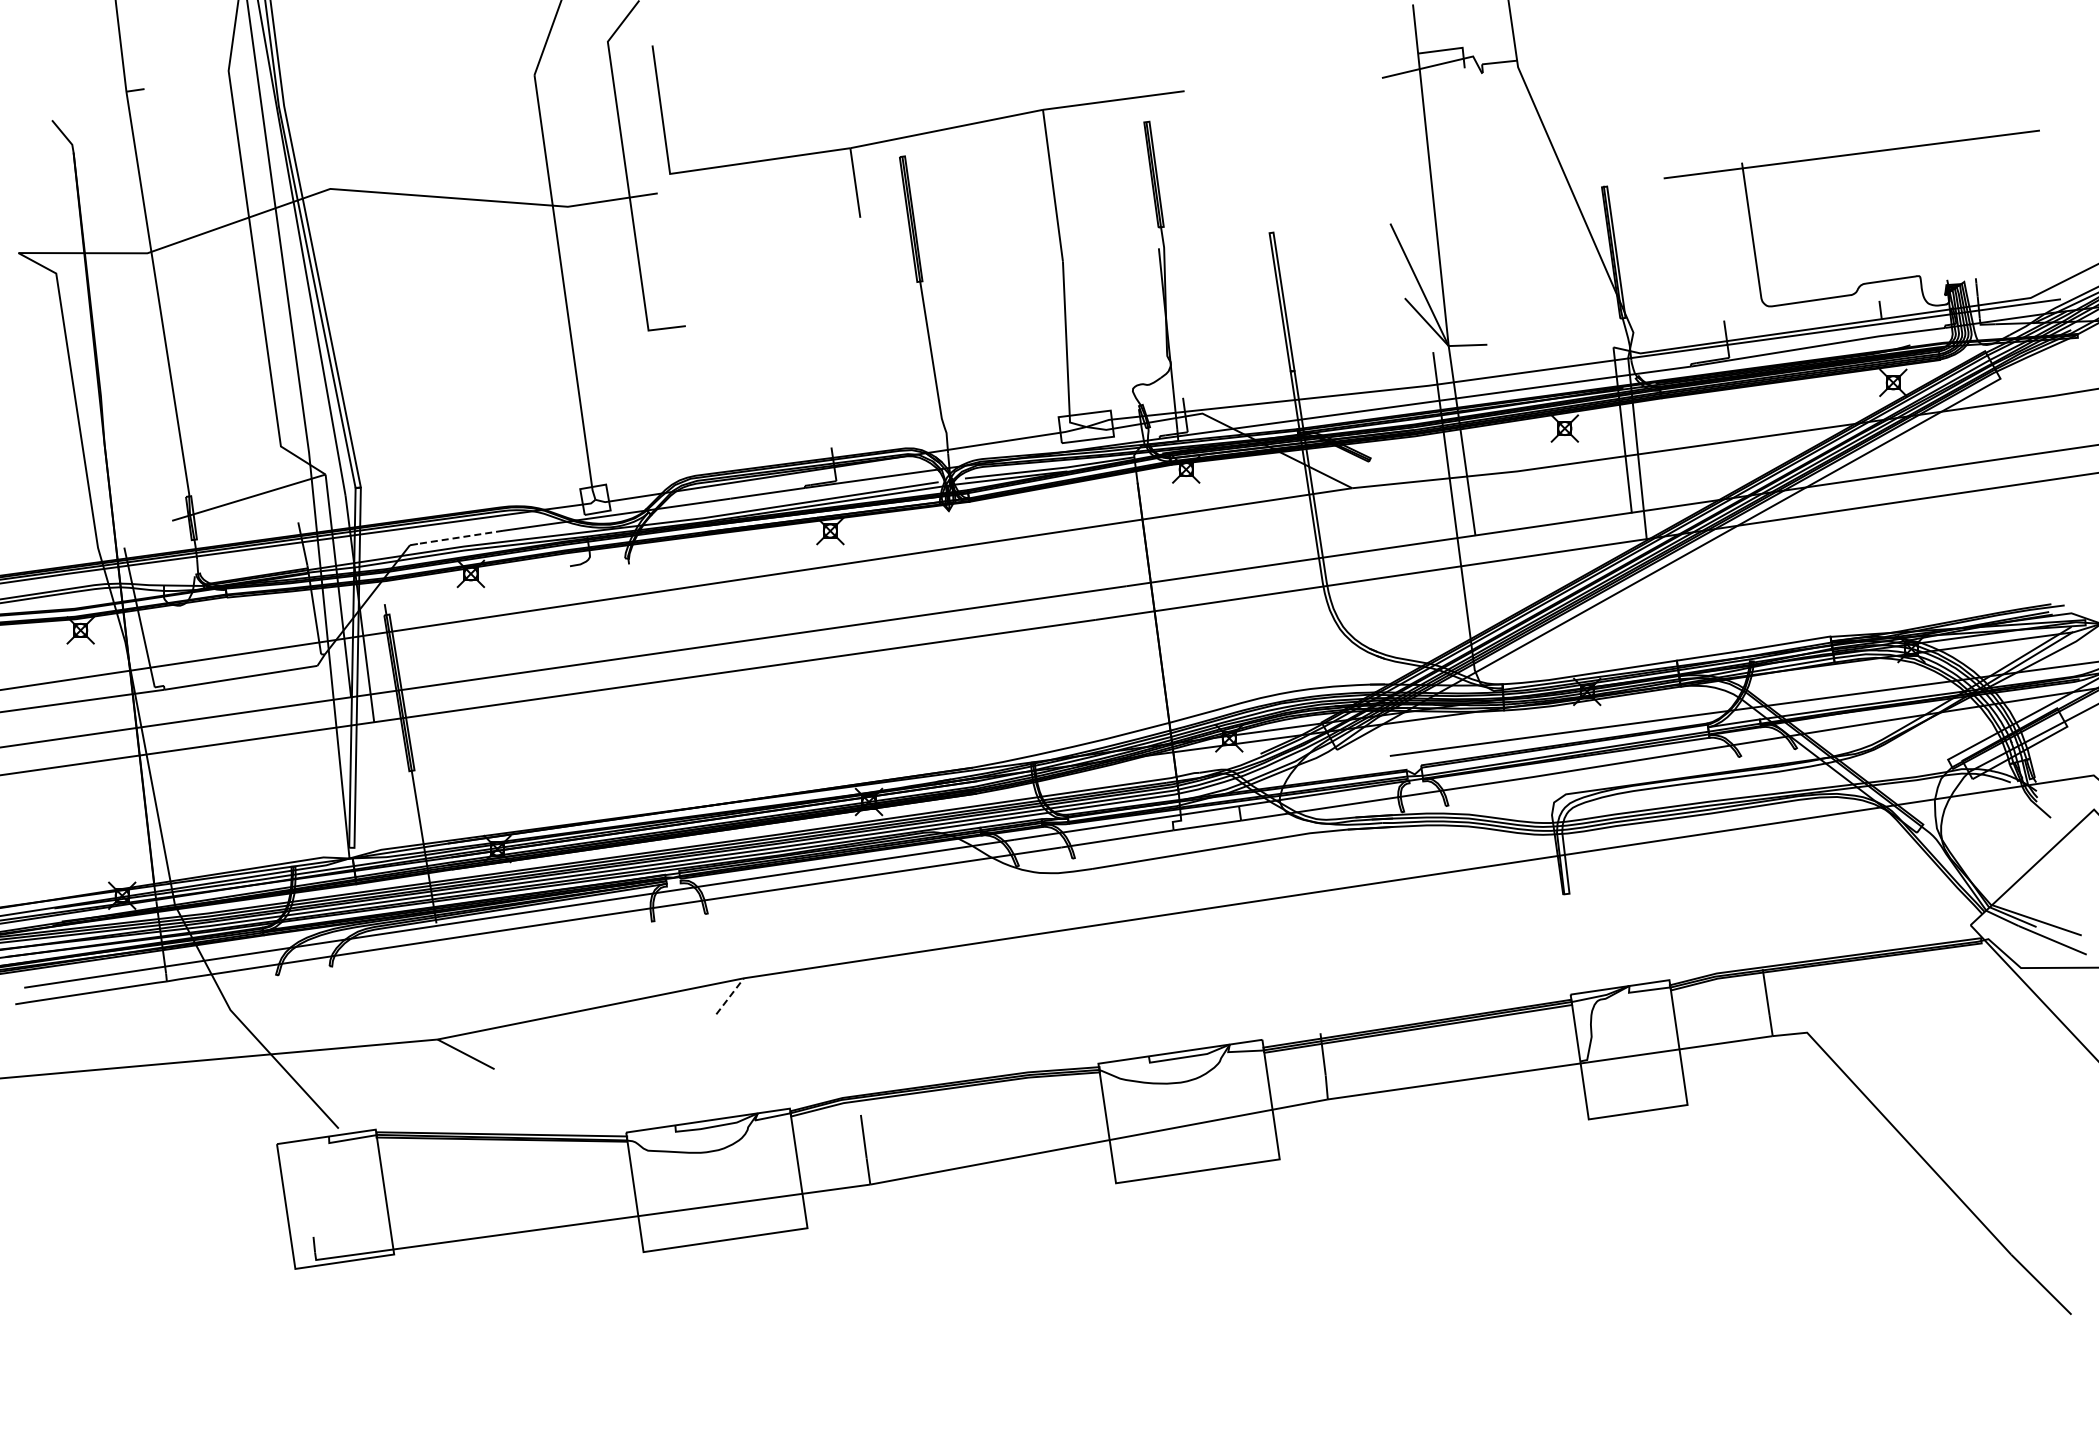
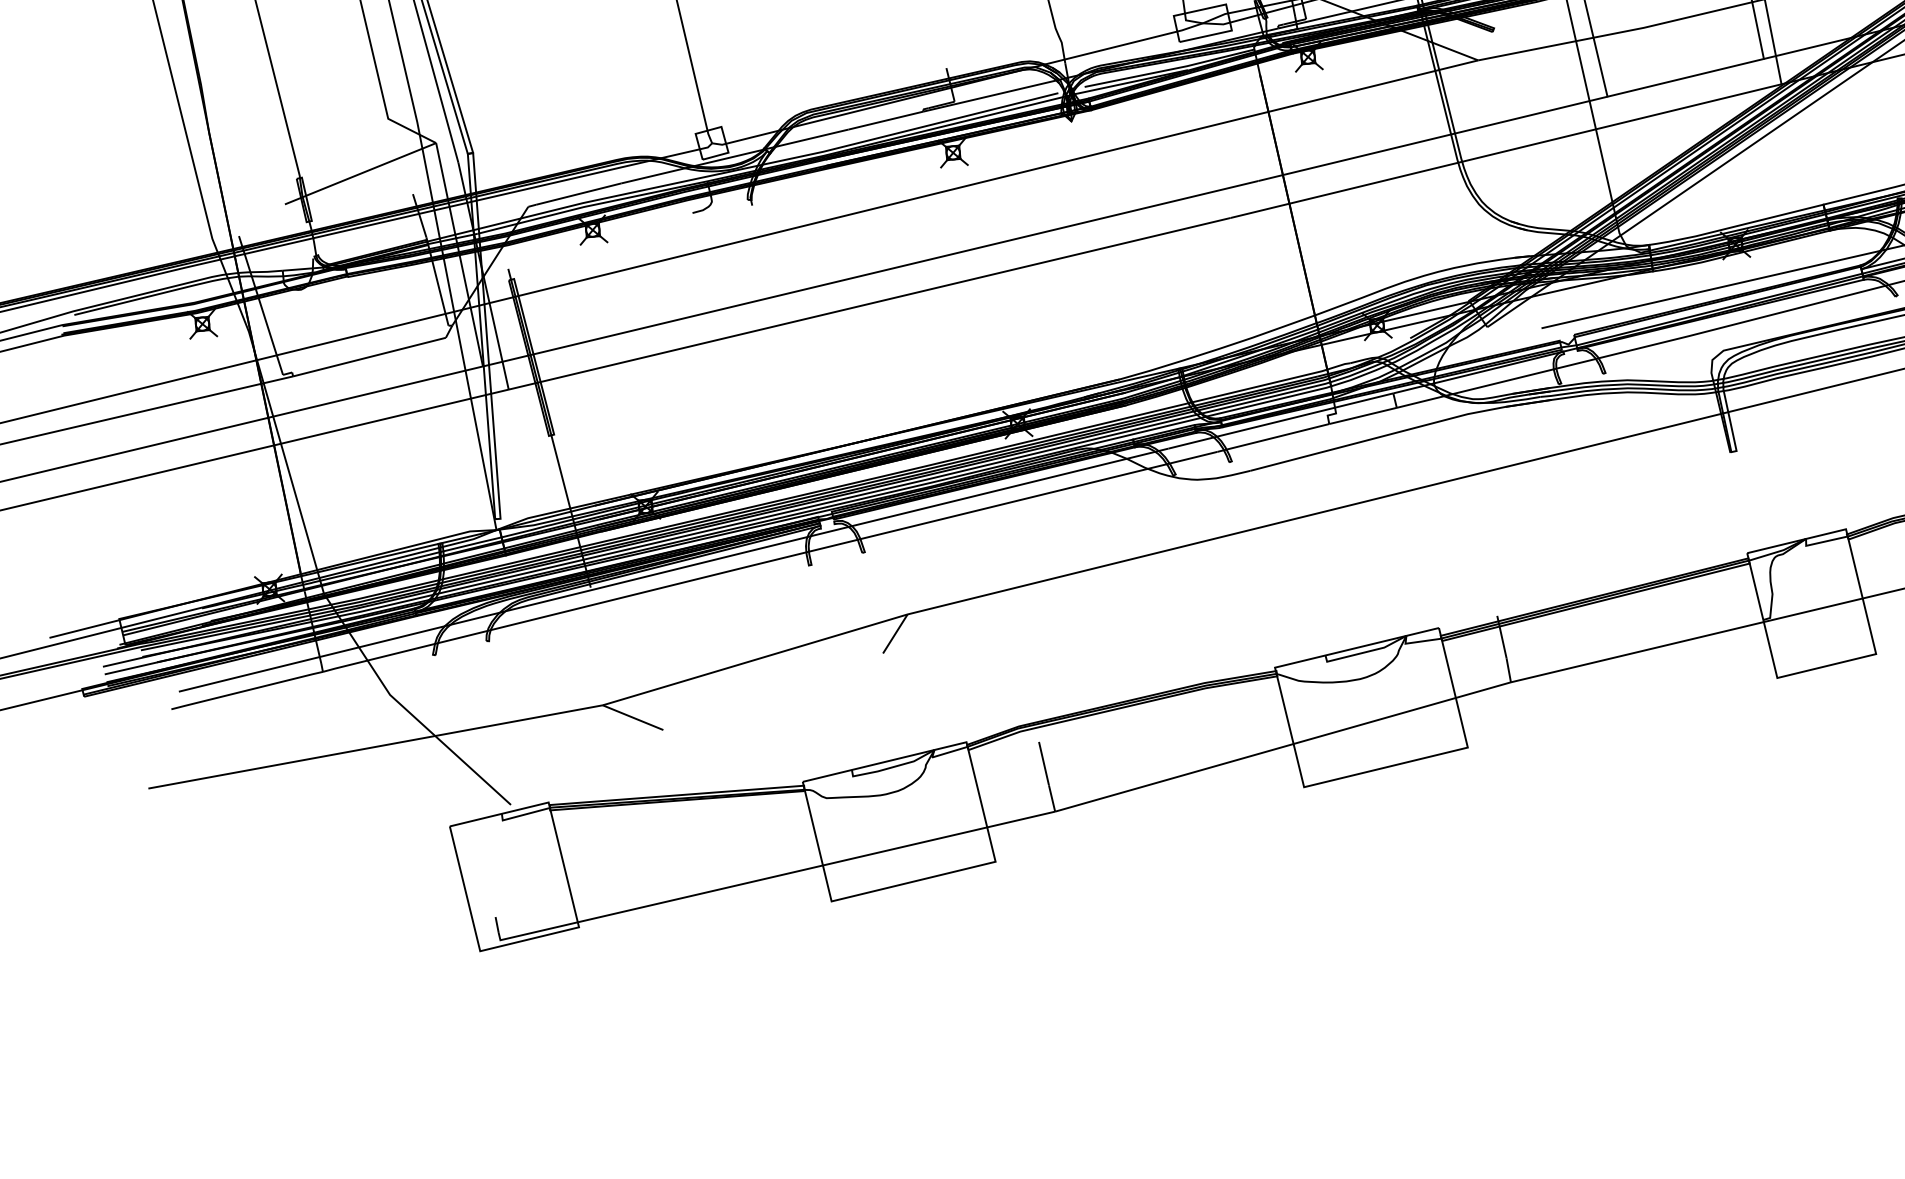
line: (459, 537) -> (577, 194), dashed -> solid
line: (730, 996) -> (895, 634), dashed -> solid

